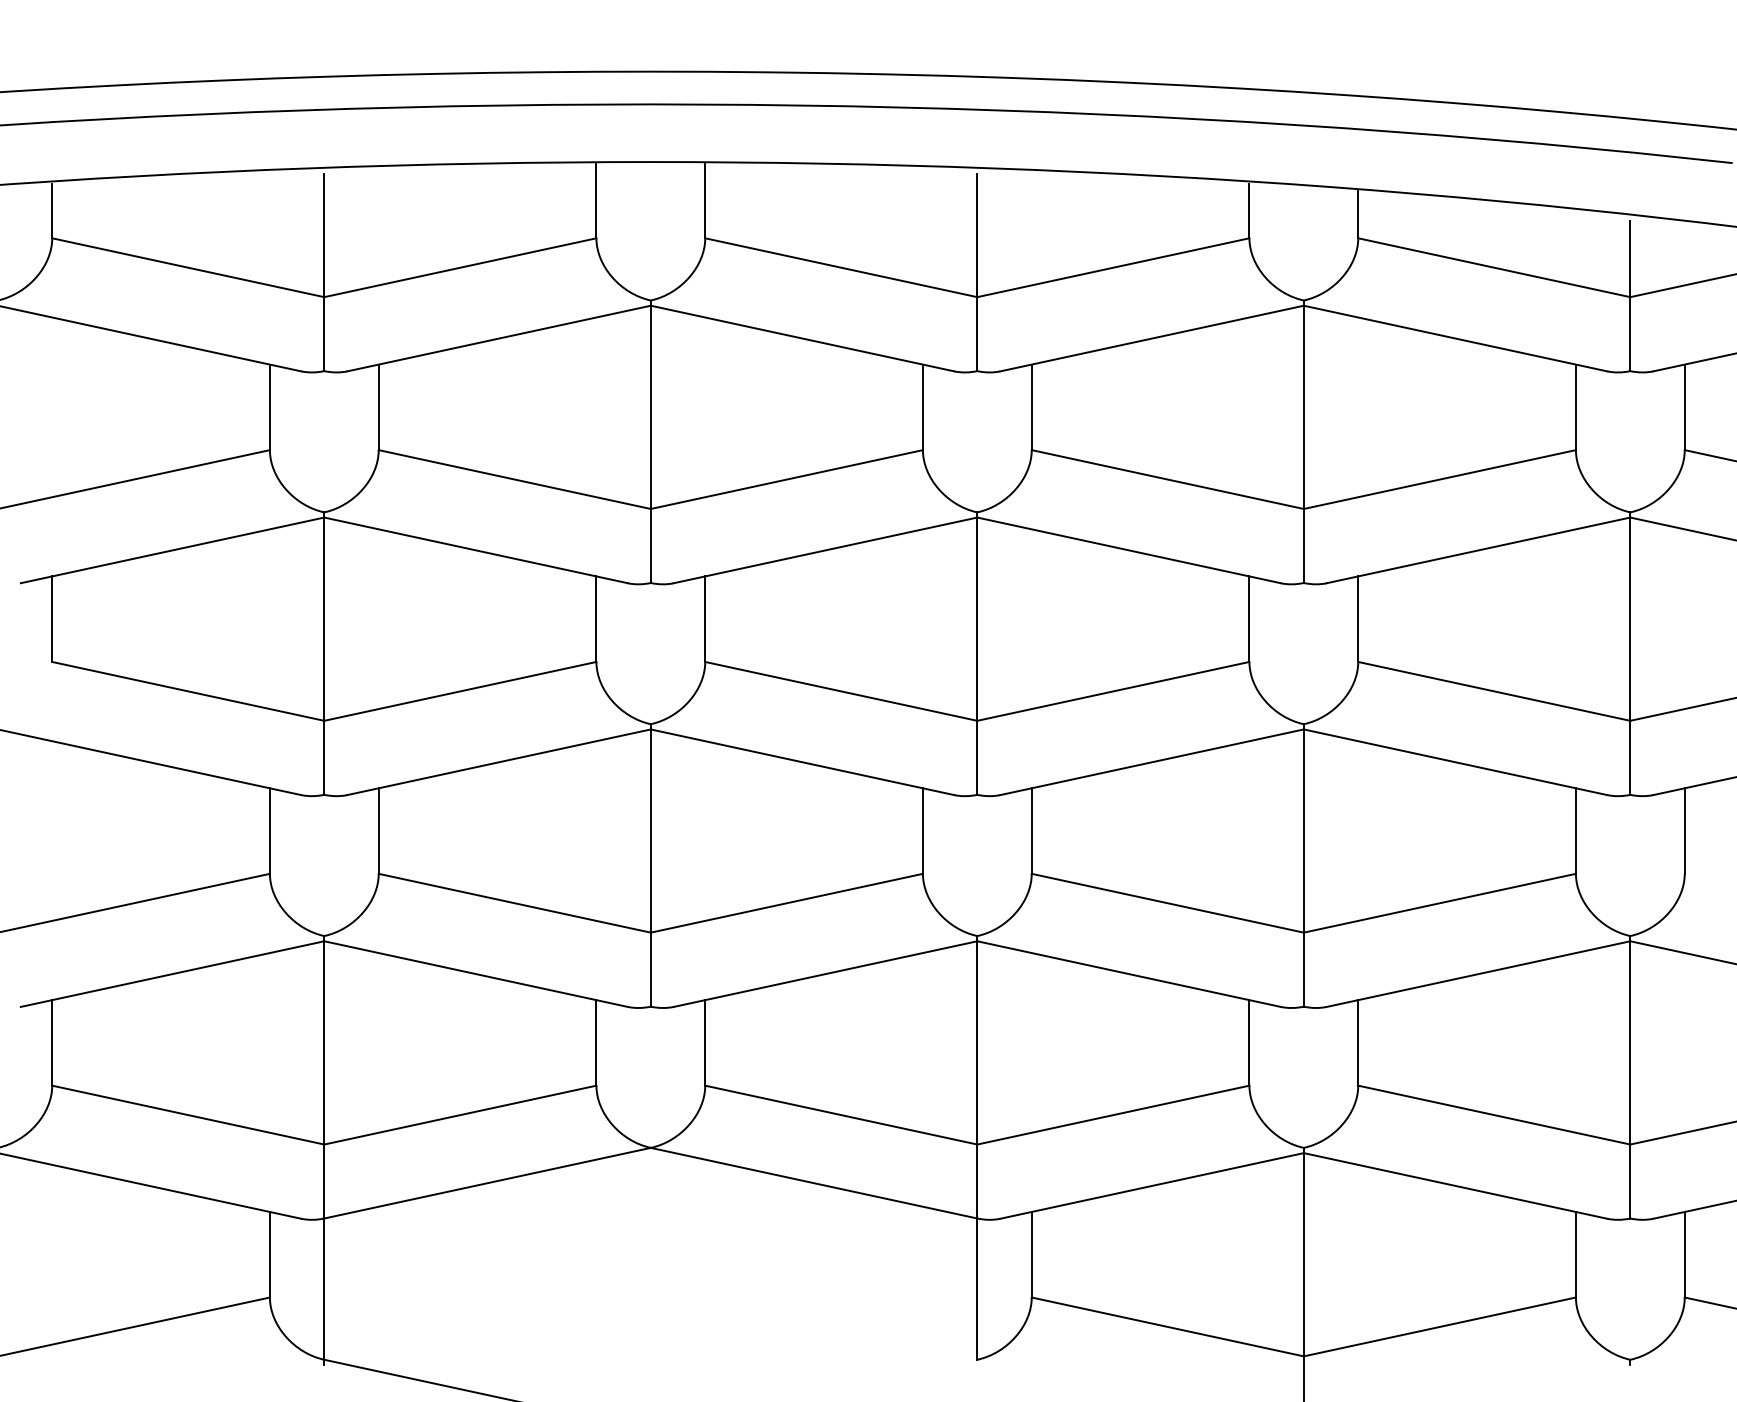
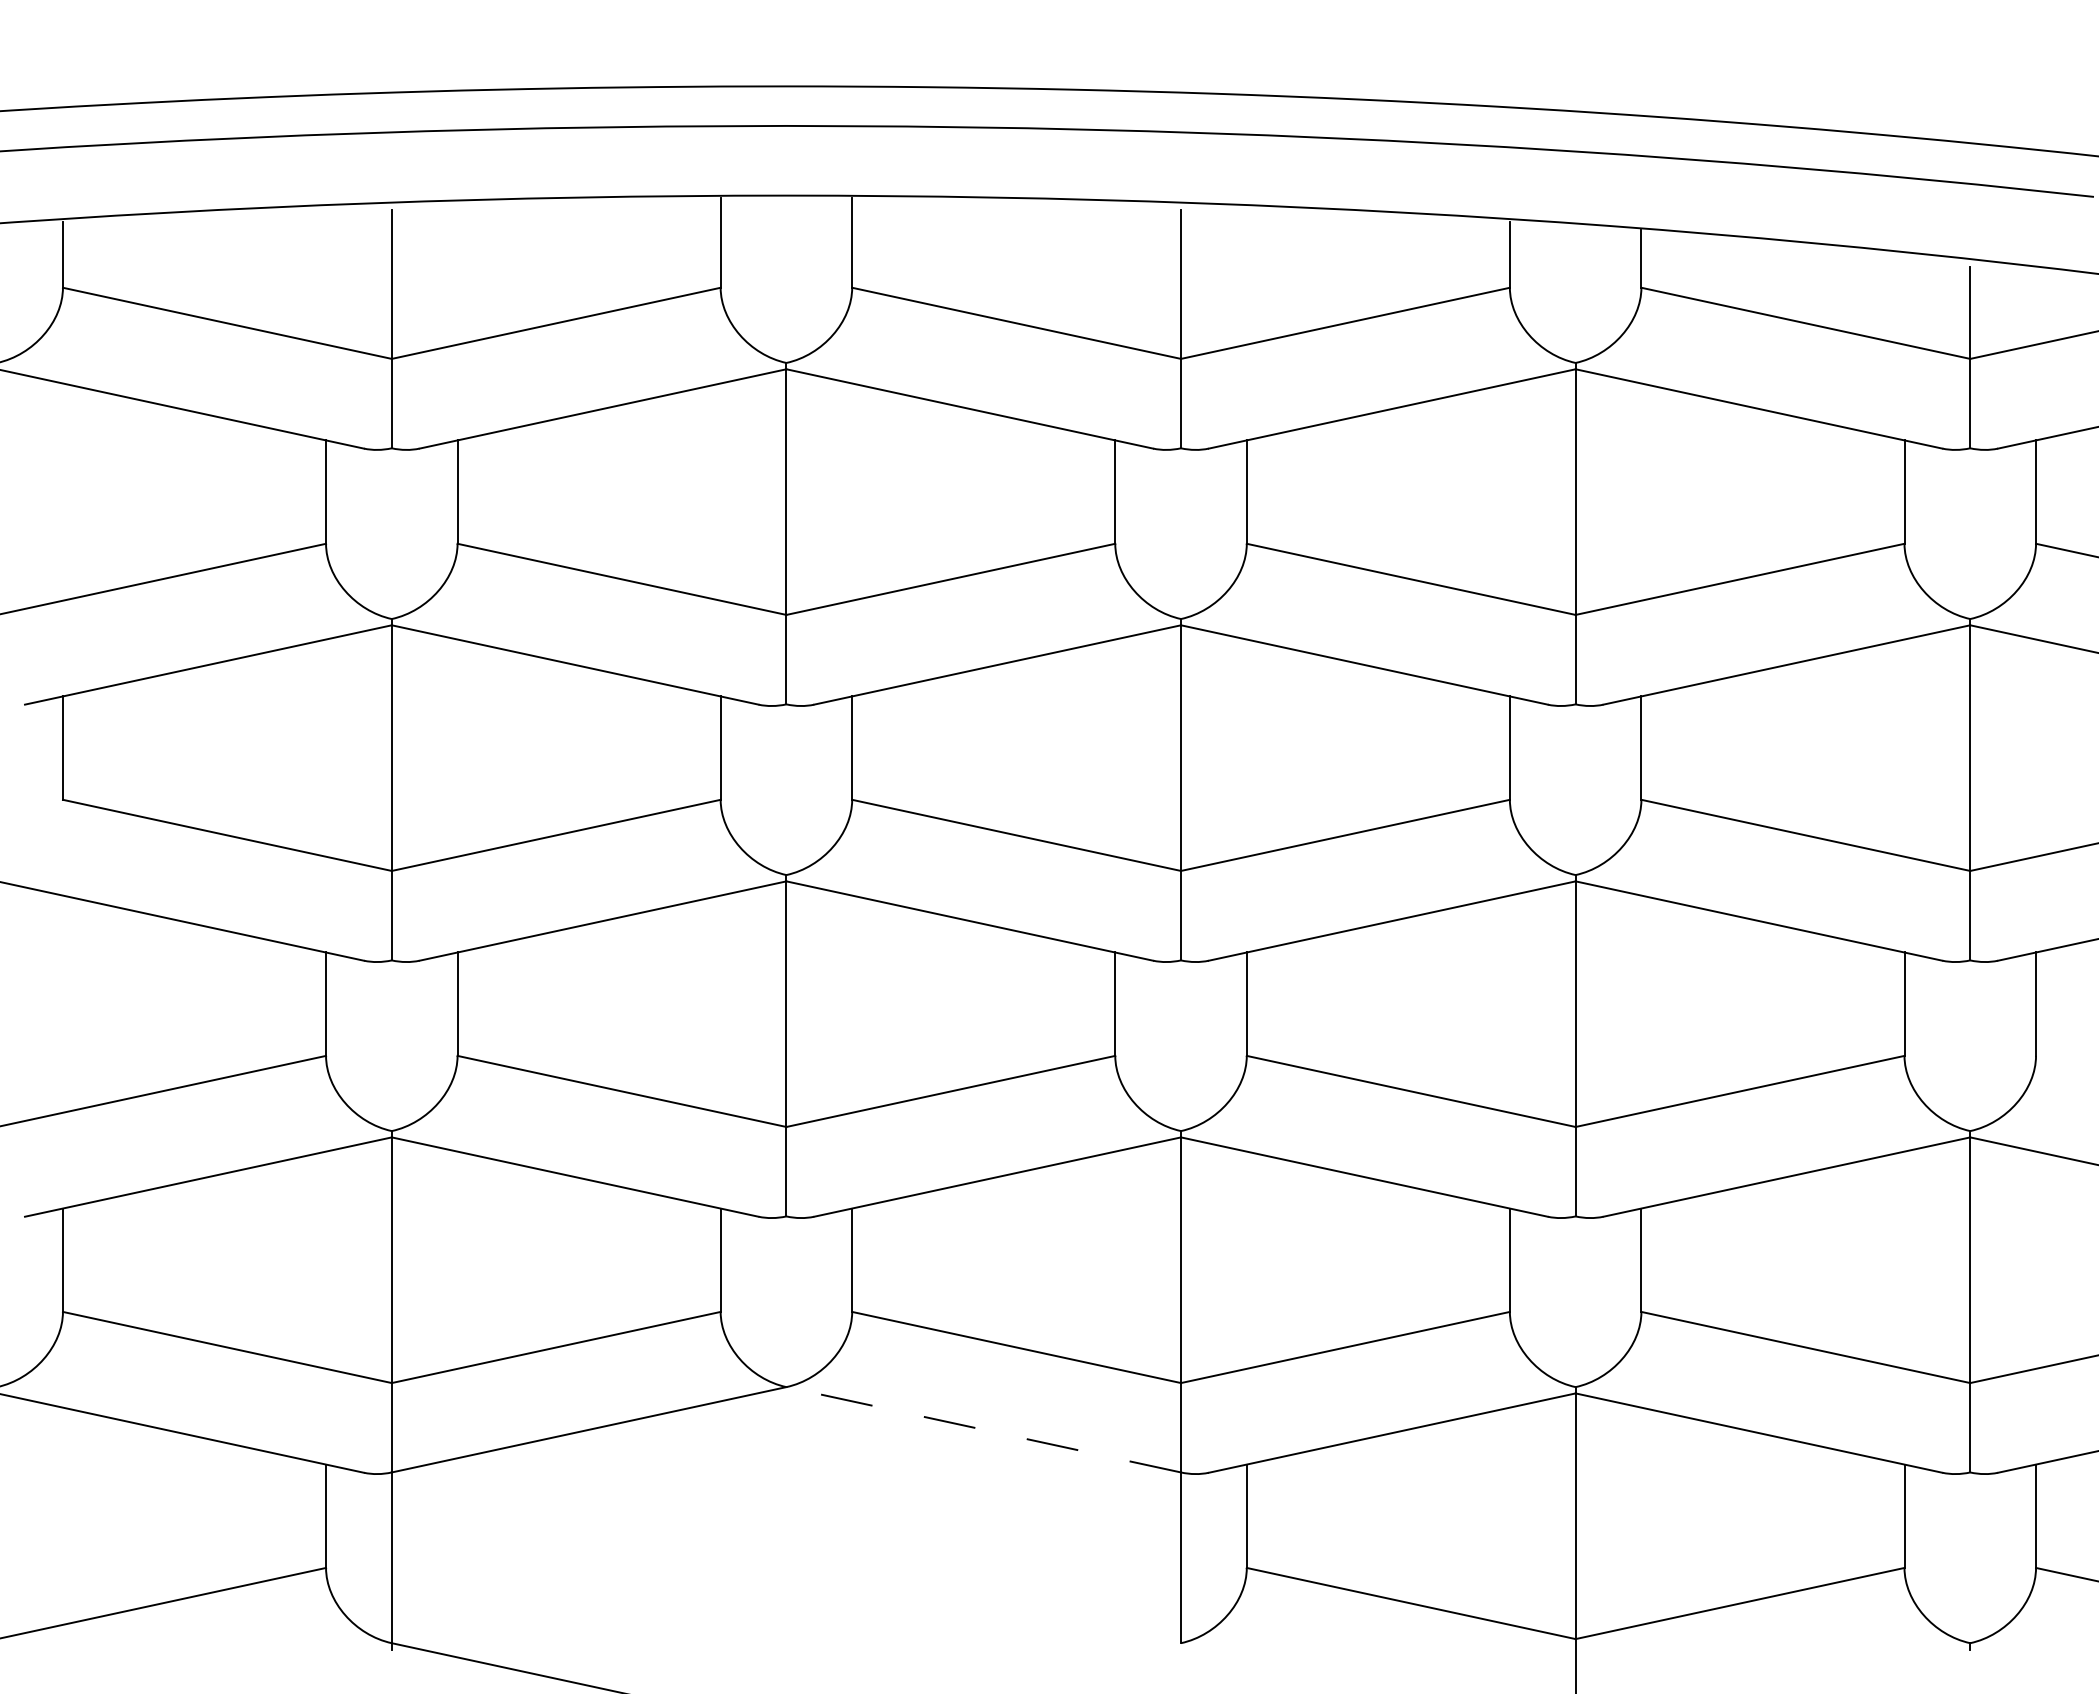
line: (813, 1182) -> (983, 1429), solid -> dashed

